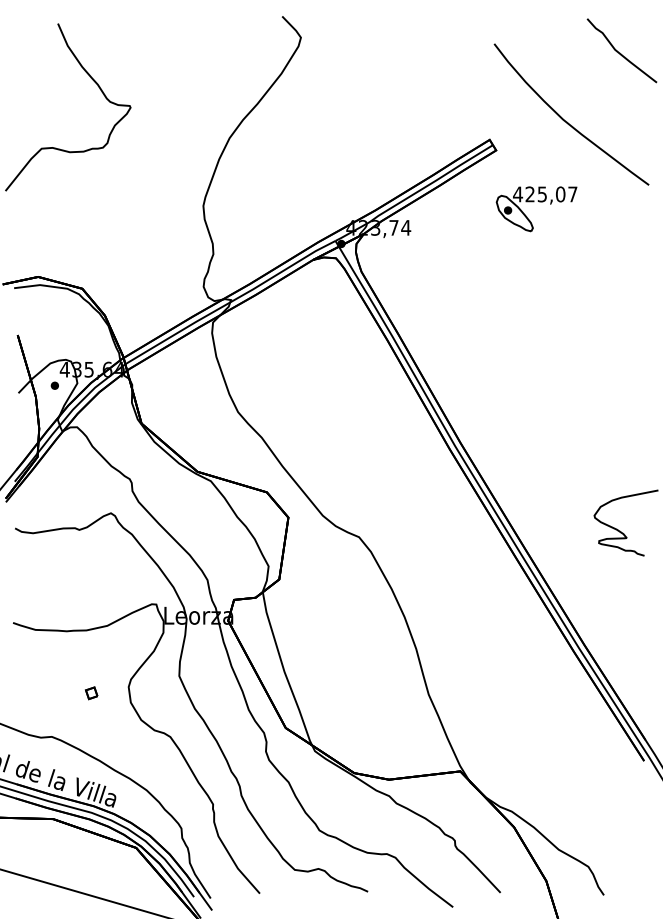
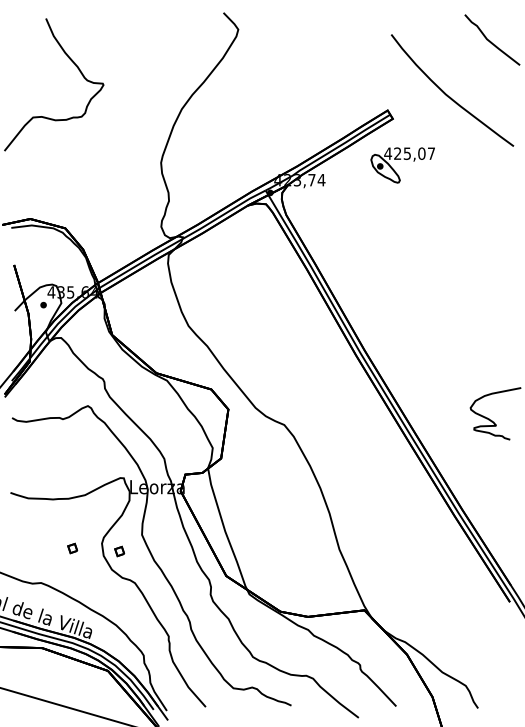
part: (533, 201) -> (400, 159), moved
part: (150, 697) -> (119, 551), added

